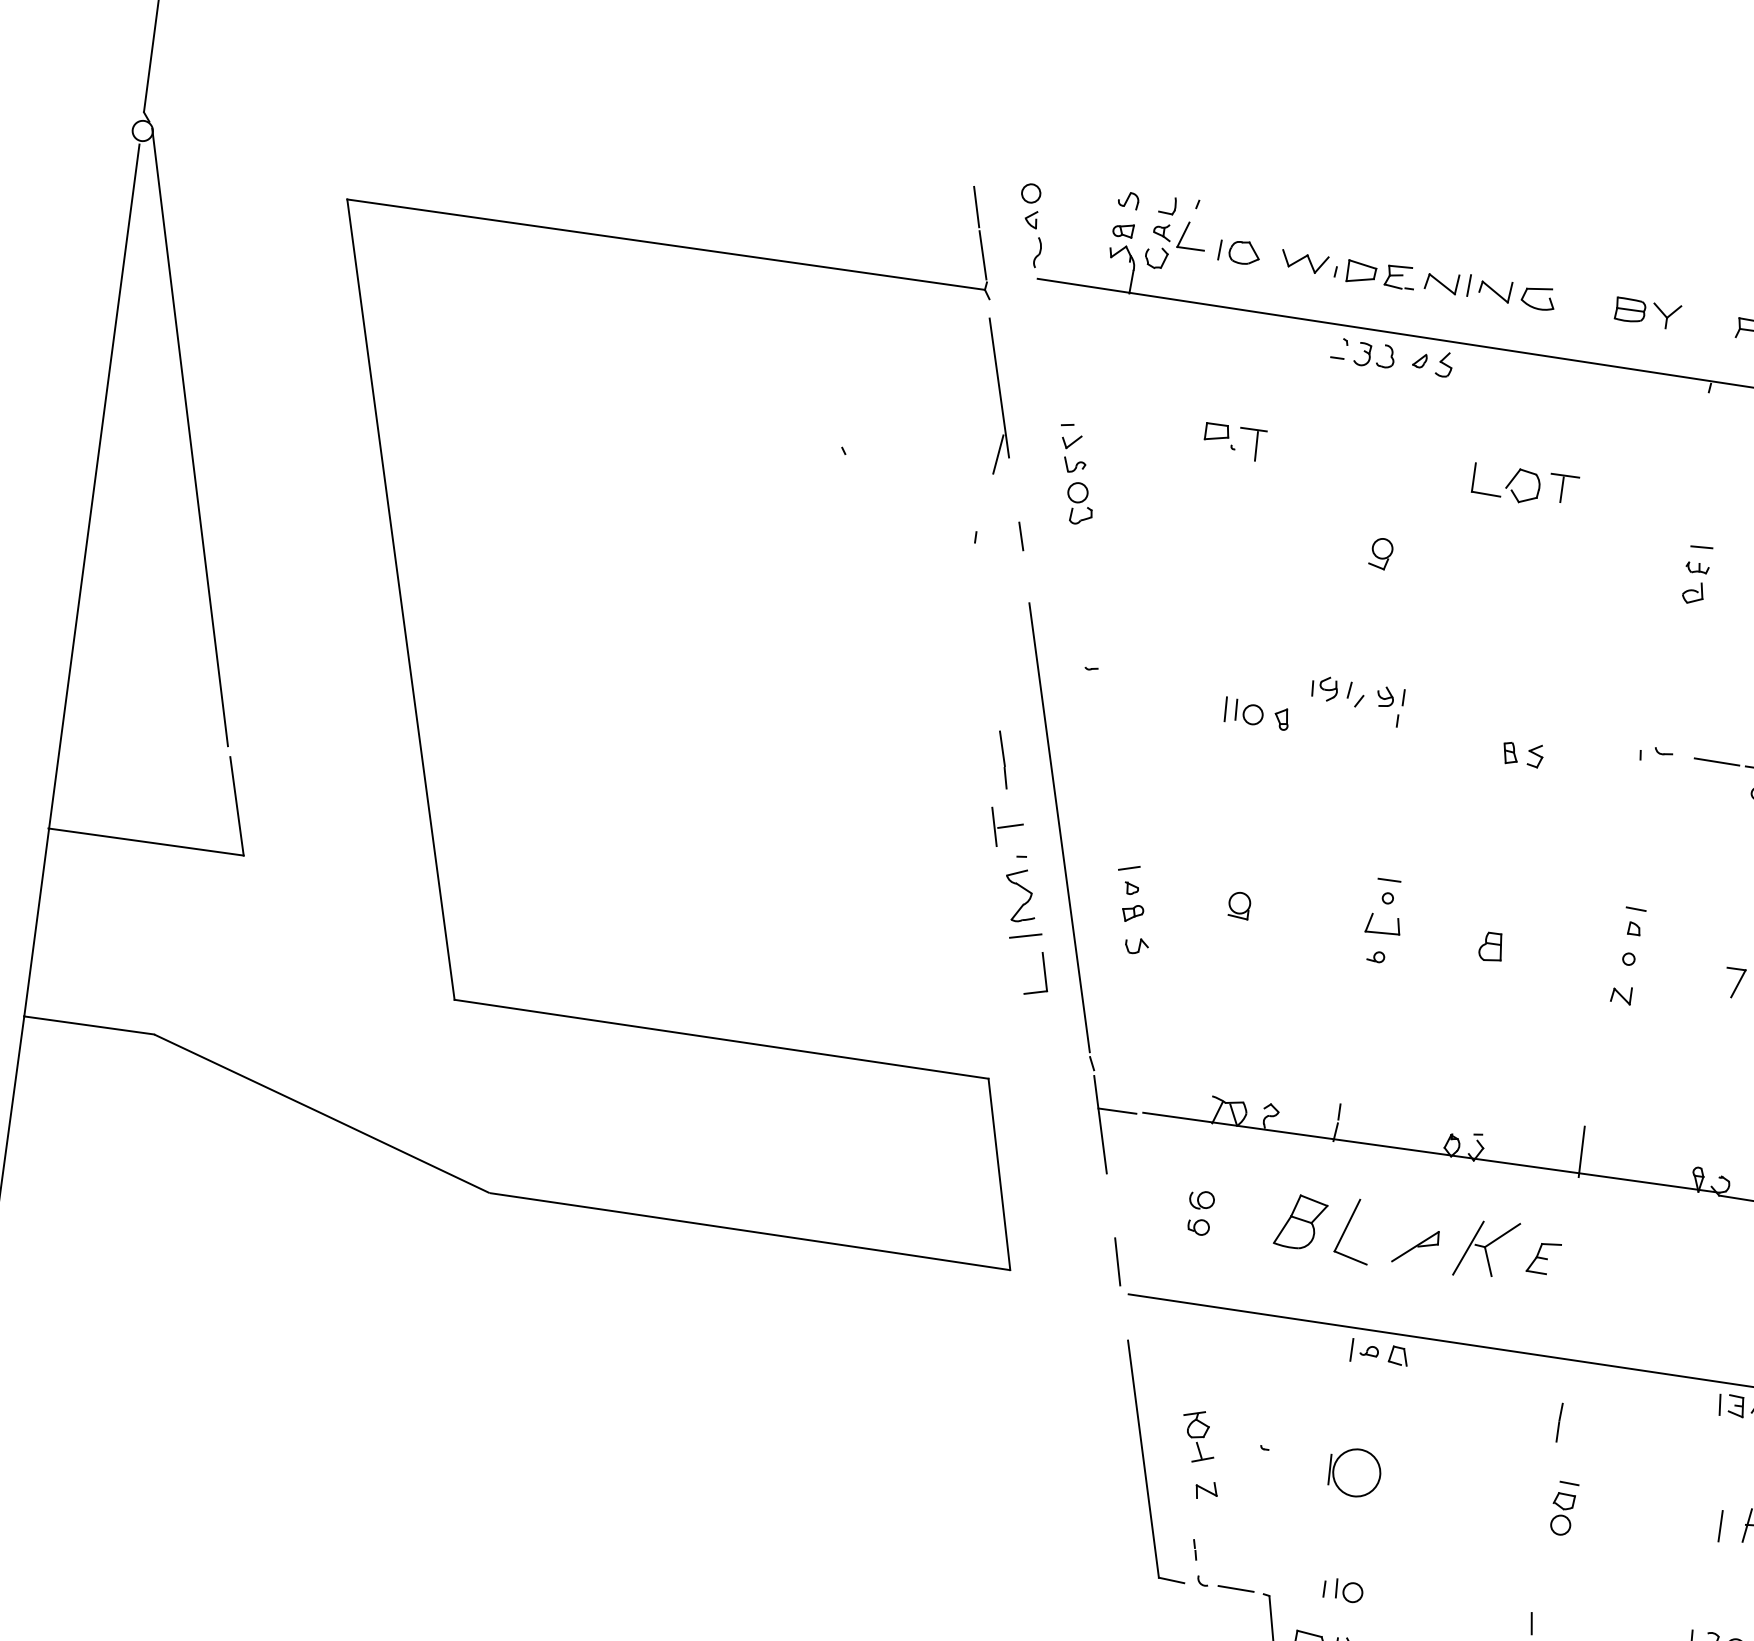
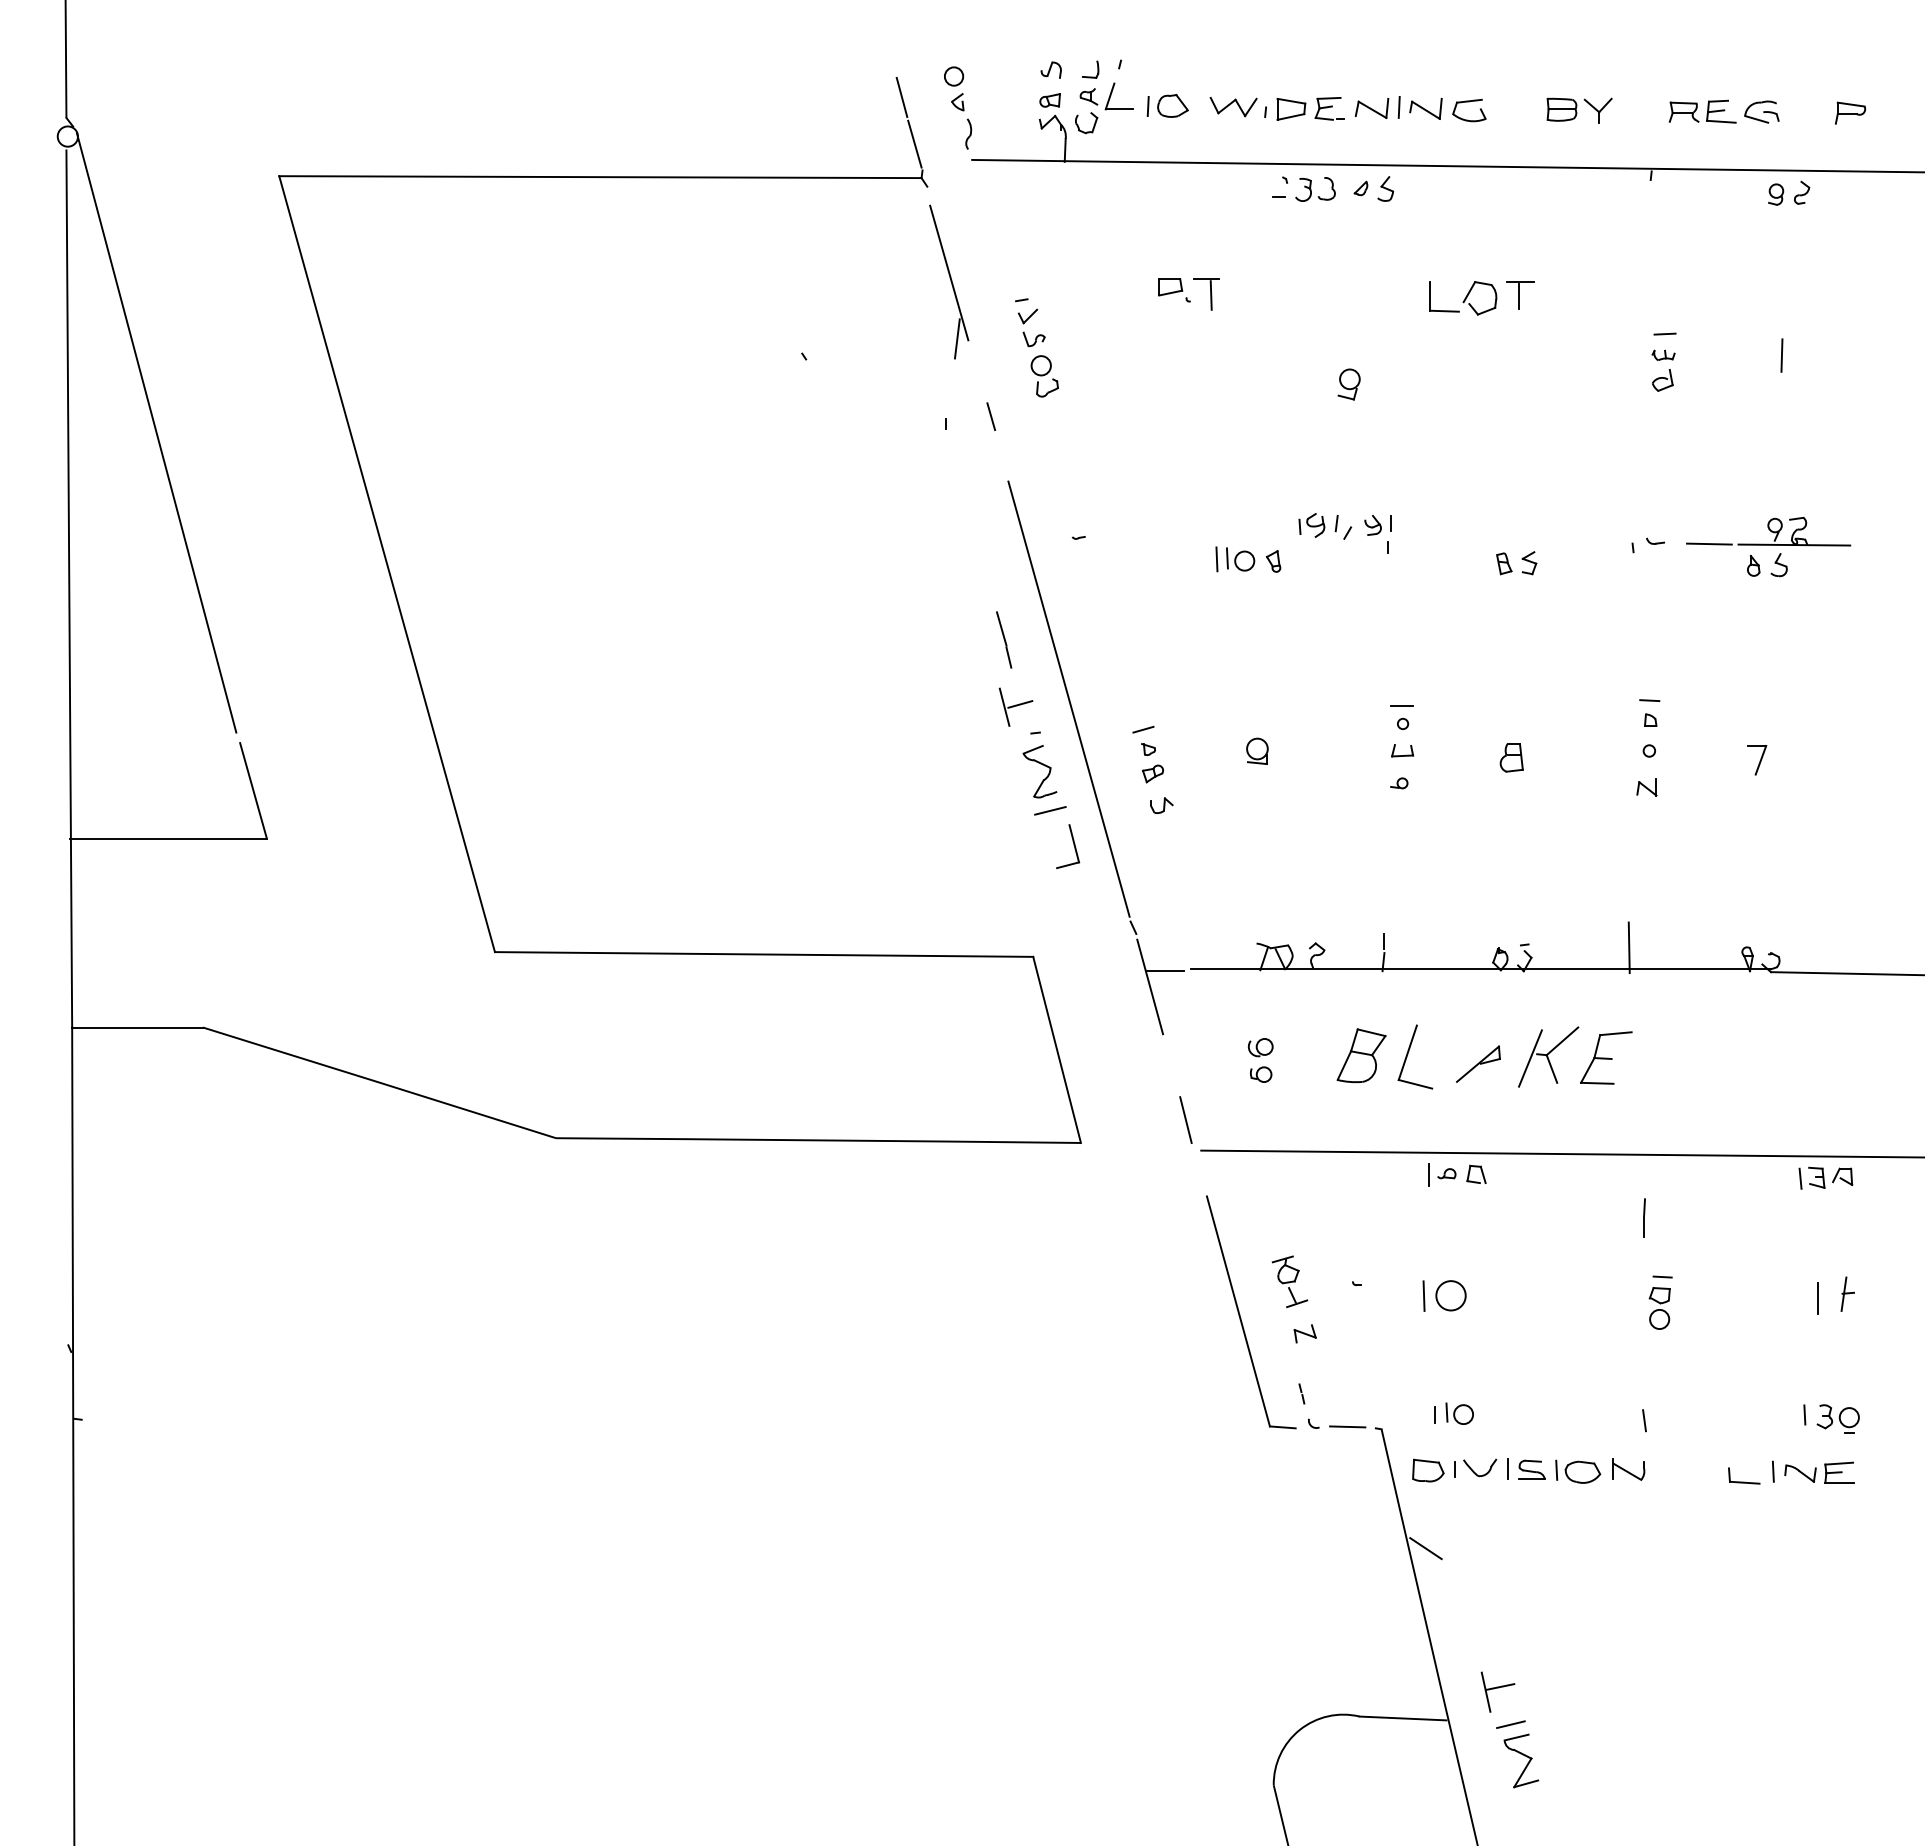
part: (1383, 924) -> (1402, 750), size x0.62
part: (1544, 1257) -> (1606, 1057), size x1.67
circle: (1356, 1472) -> (1450, 1295), size x0.62

